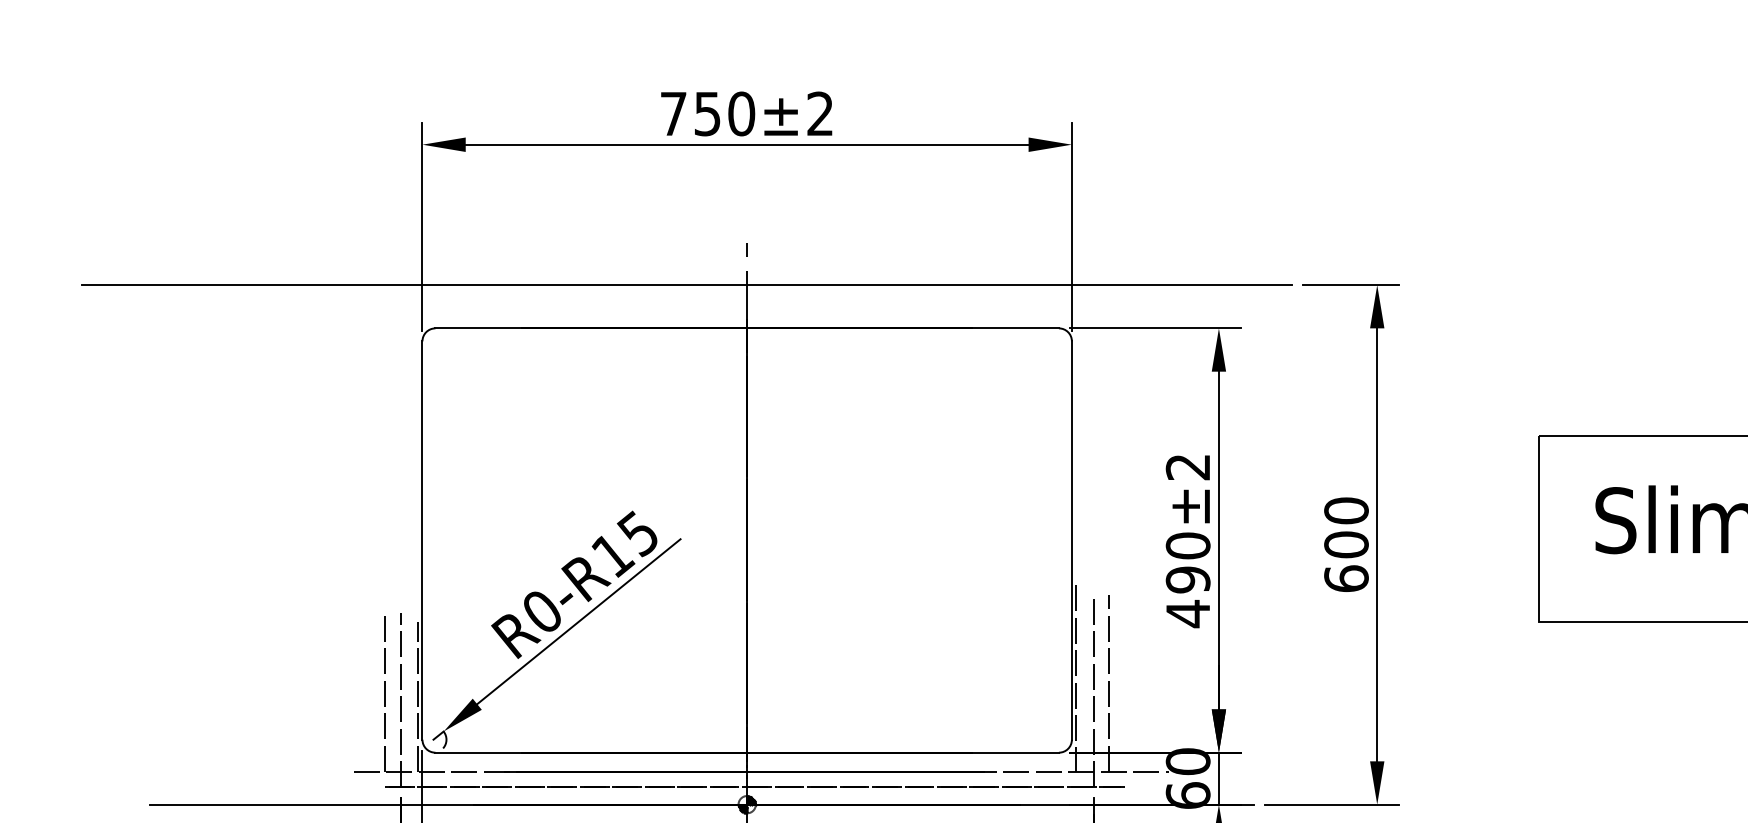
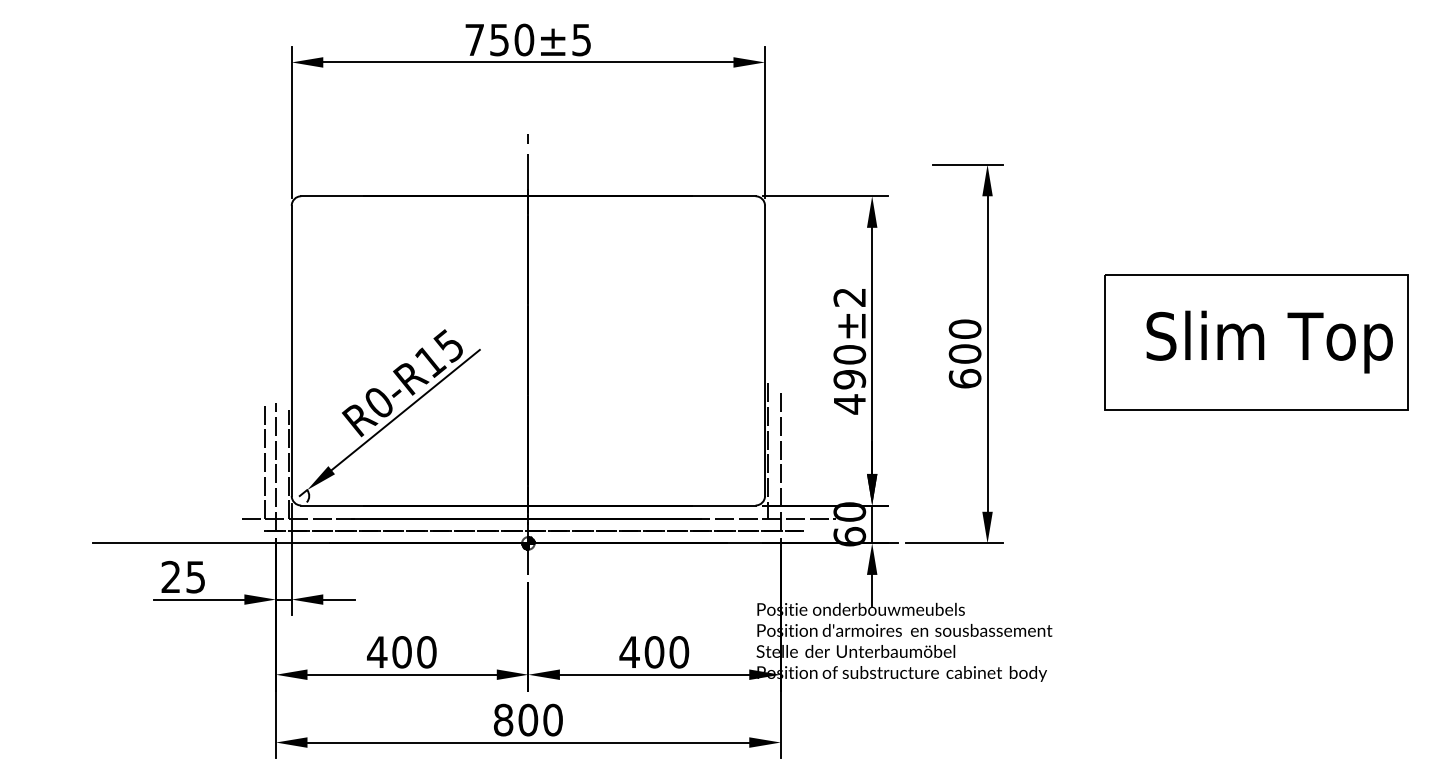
text: (820, 113) -> (581, 39), 750±2 -> 750±5
line: (686, 284) -> (484, 164), removed
line: (1109, 682) -> (792, 454), removed

